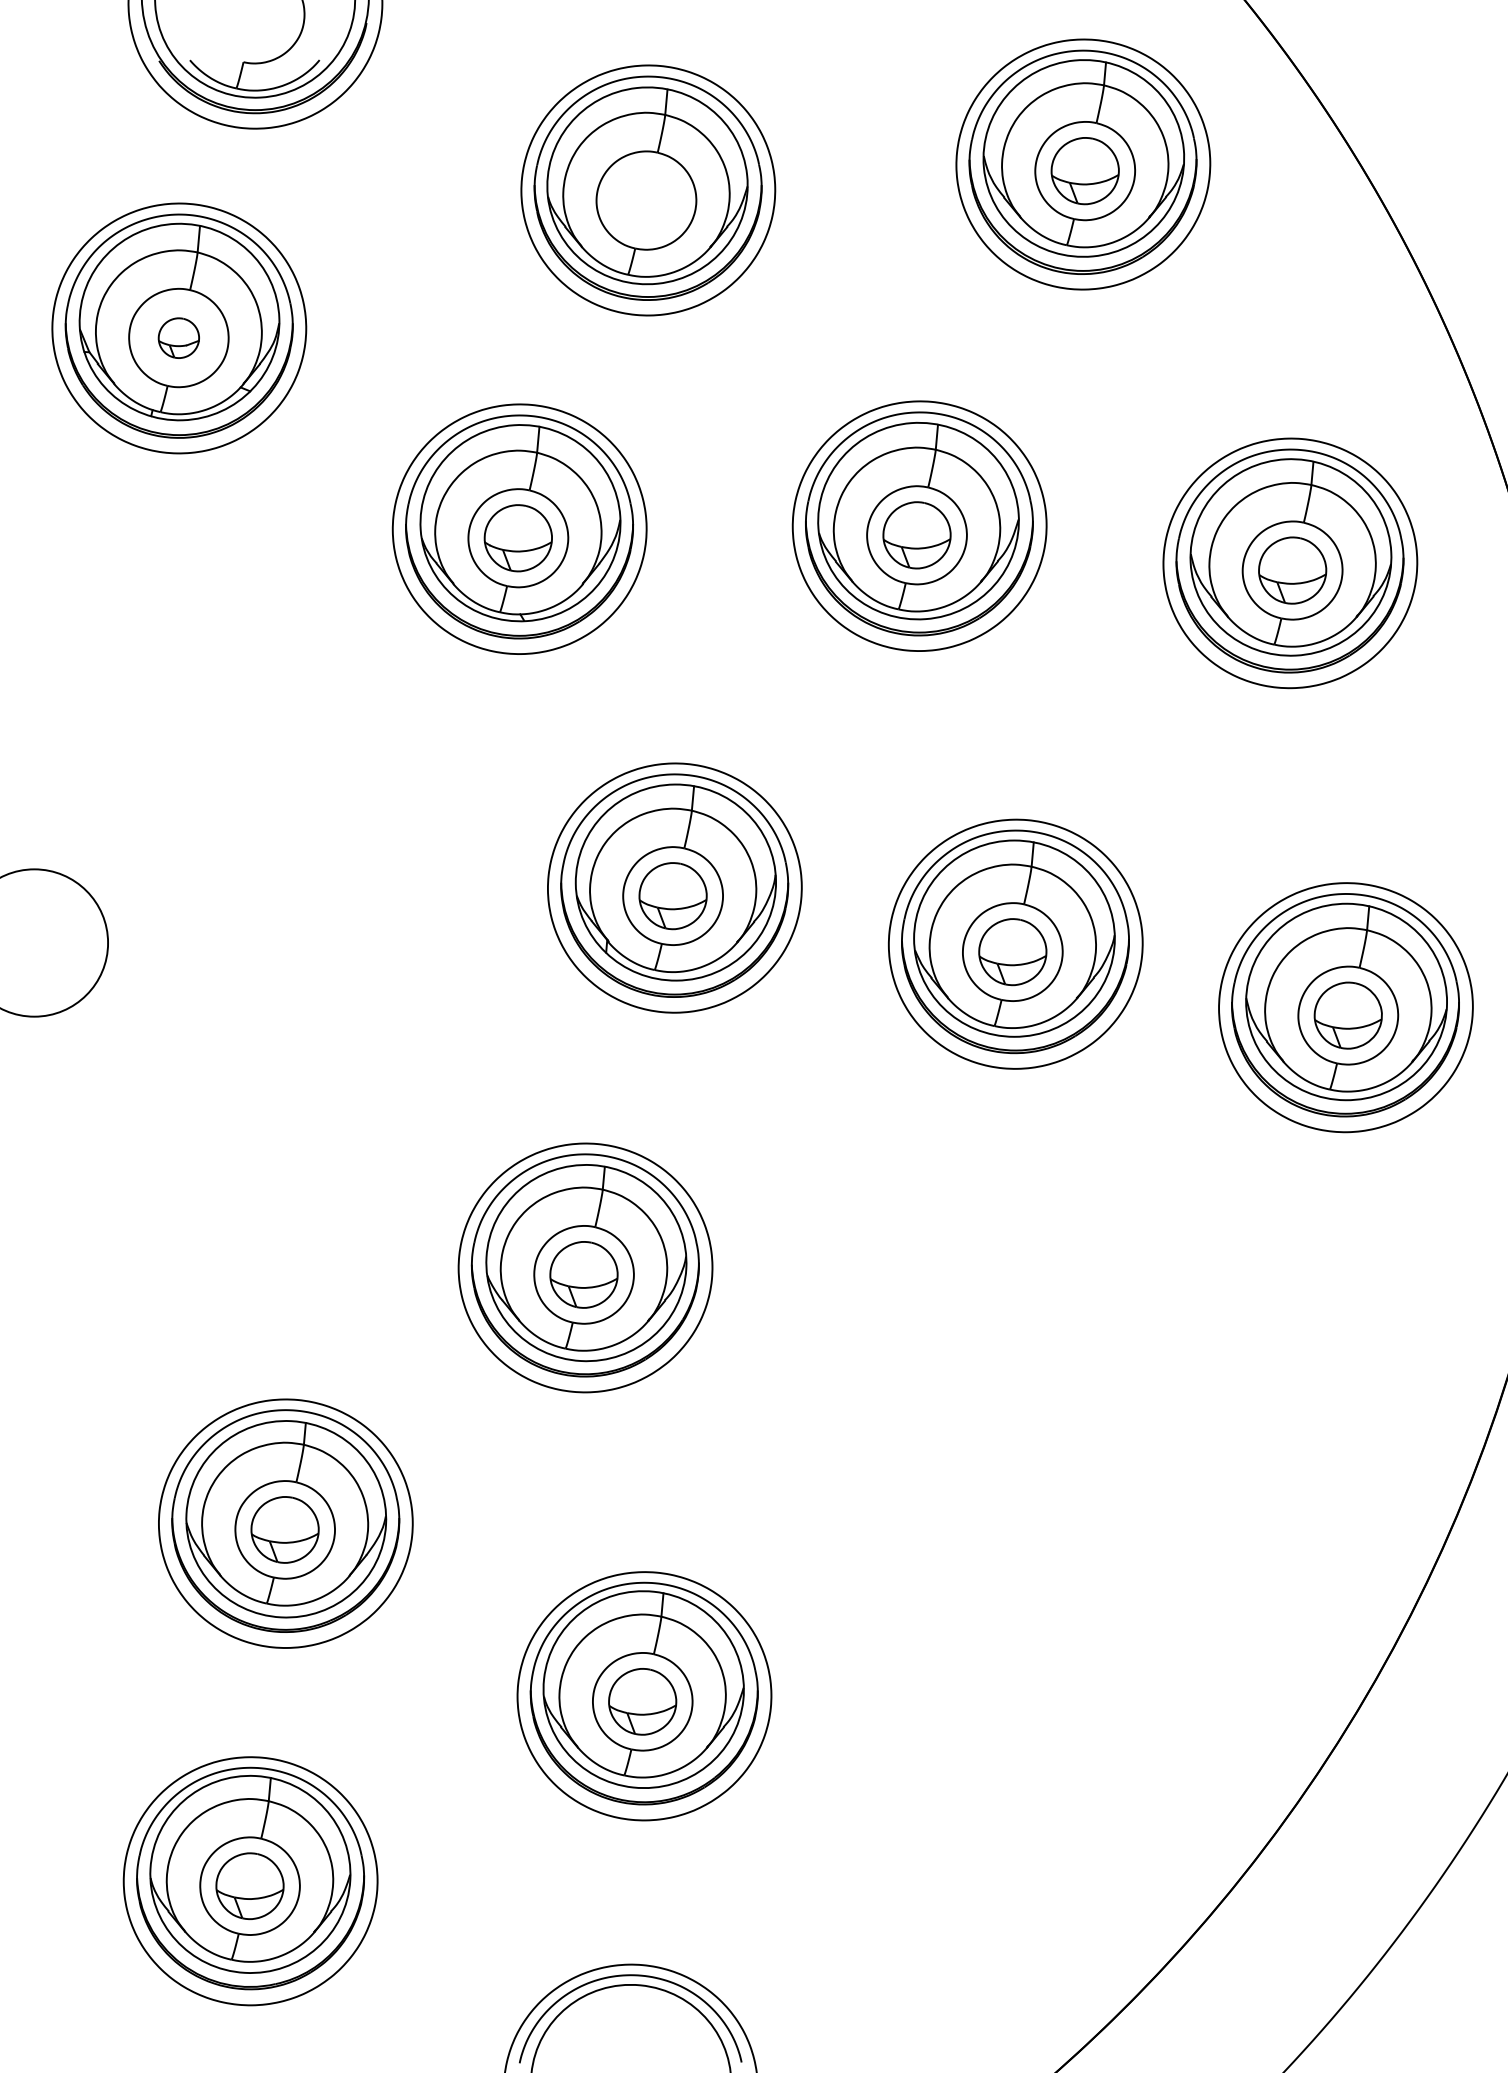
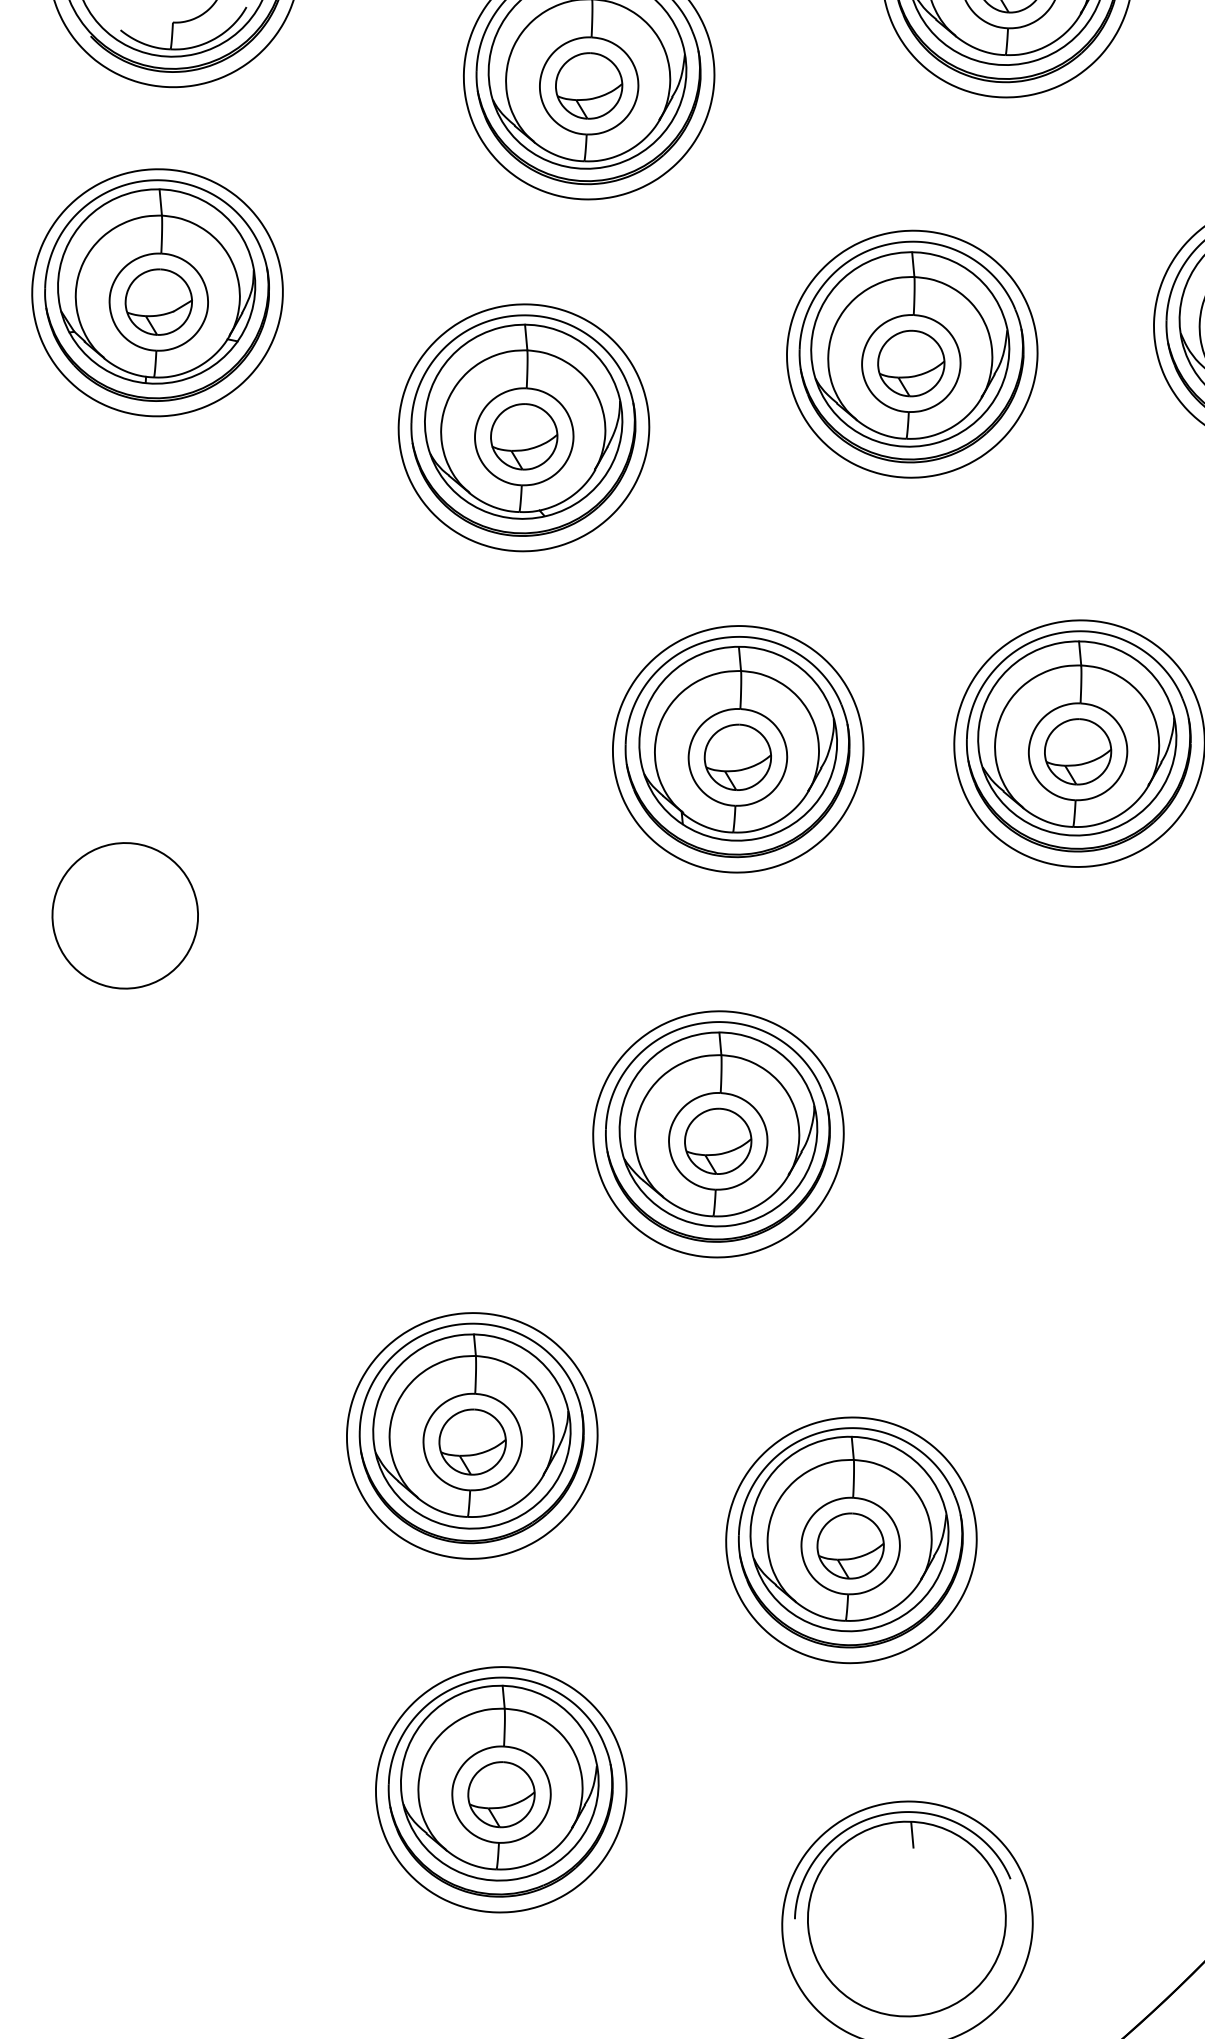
part: (646, 200) -> (589, 85), added
part: (178, 338) -> (158, 302), size x1.67
line: (651, 2000) -> (912, 1834), added

